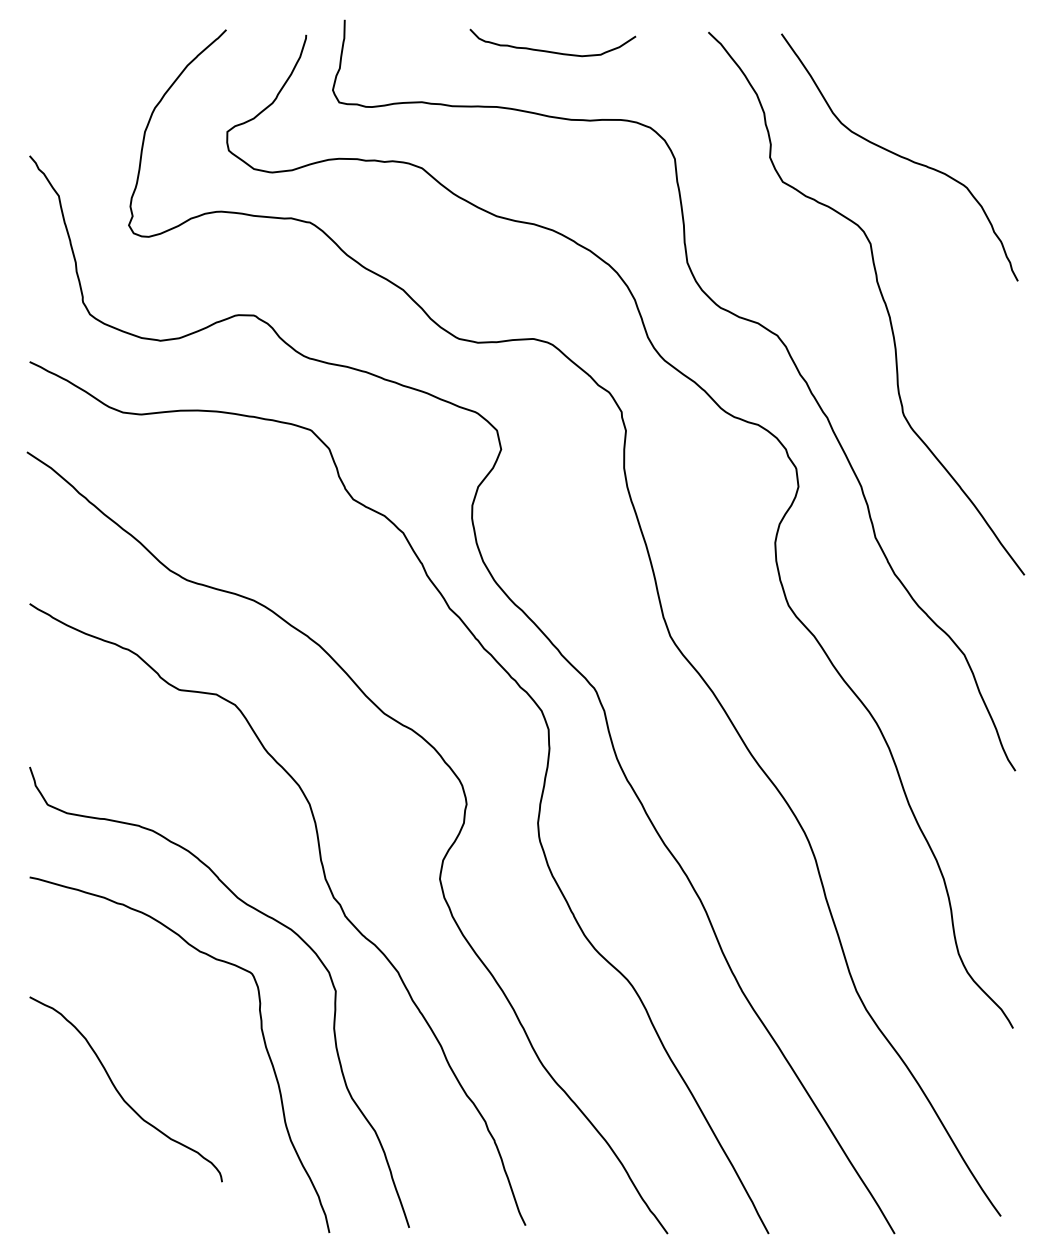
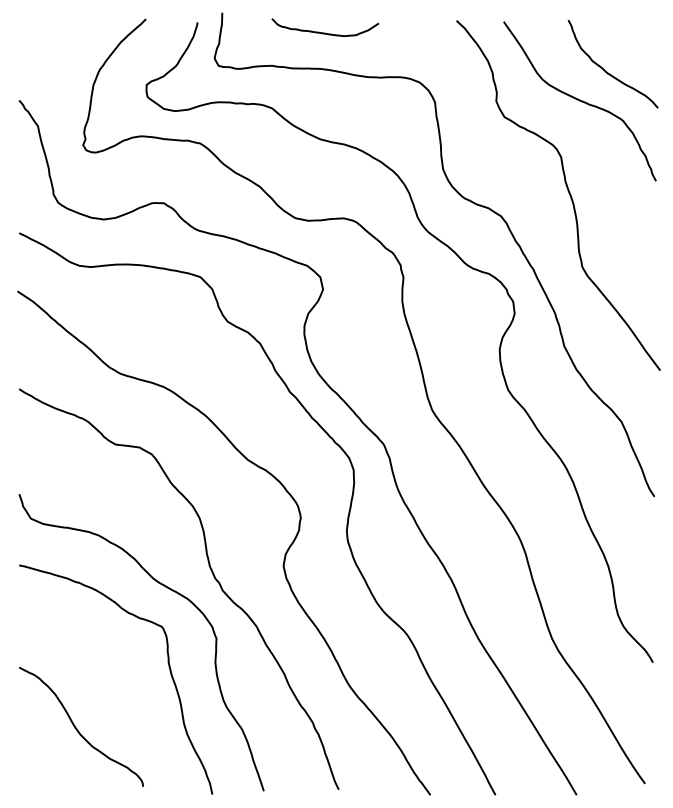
curve: (553, 50) -> (325, 32), moved
curve: (942, 111) -> (607, 71), added
curve: (120, 1091) -> (77, 728), moved

